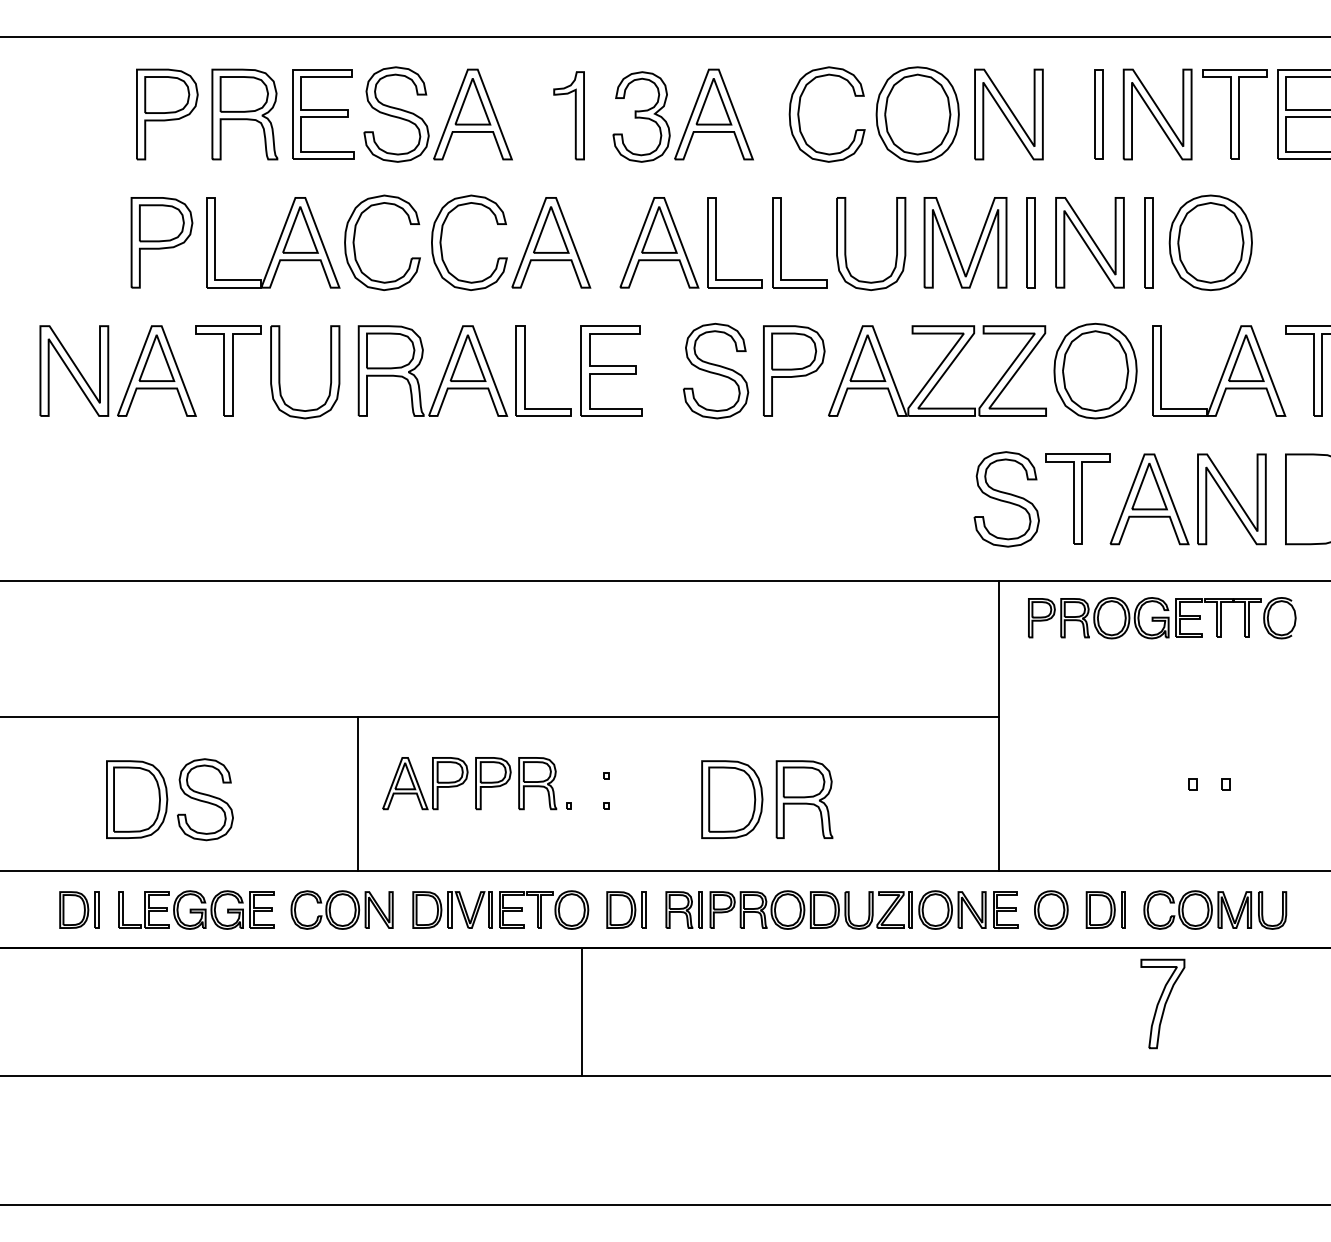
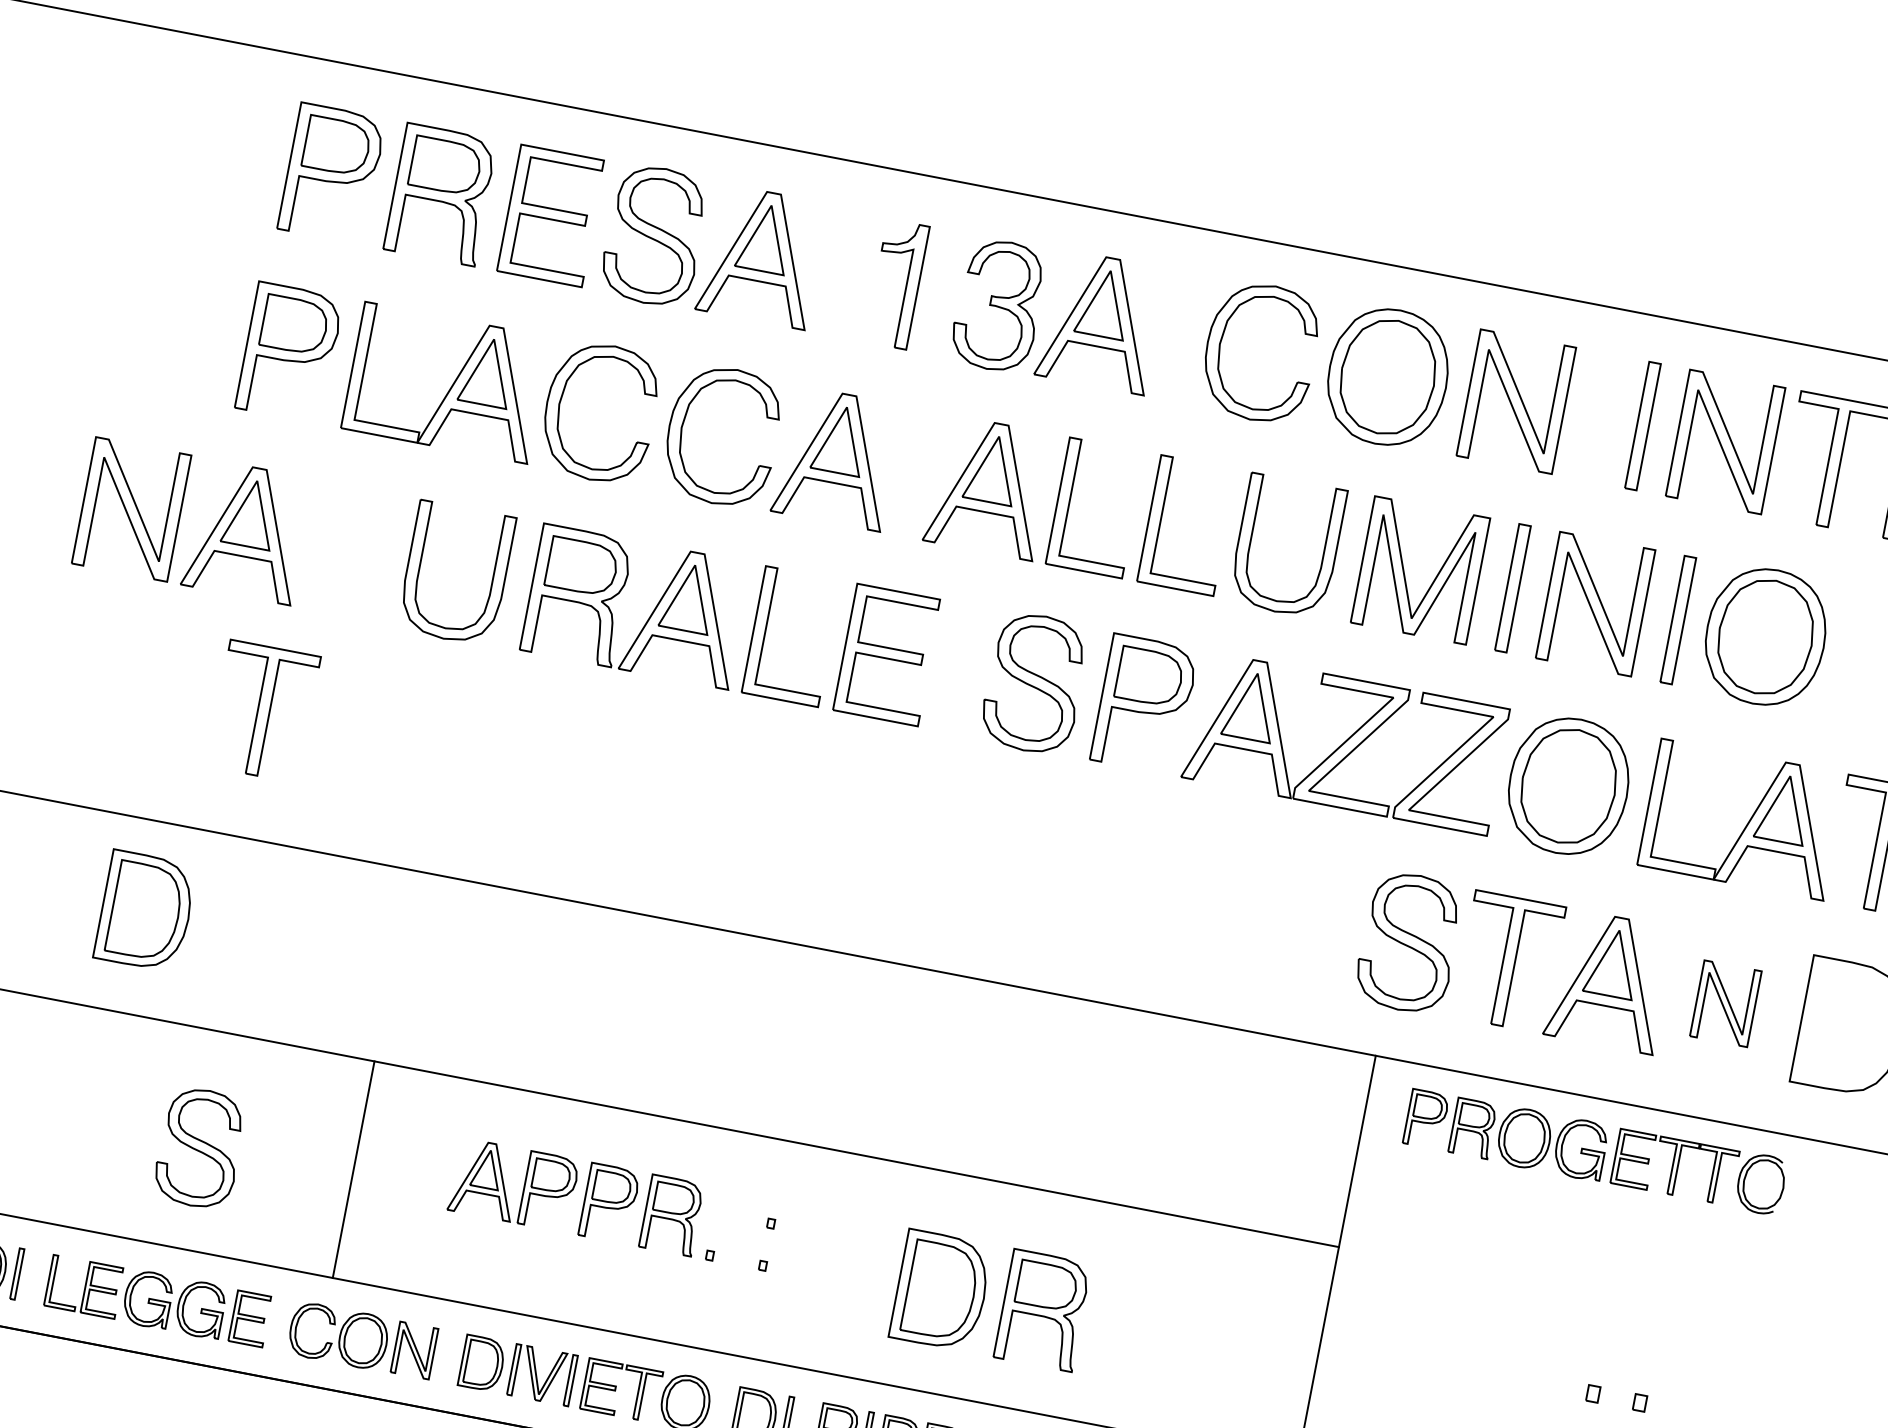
part: (228, 370) -> (263, 710), moved
part: (1231, 499) -> (1725, 1003), size x0.6
line: (357, 794) -> (353, 1170), moved
part: (137, 799) -> (146, 911), moved

